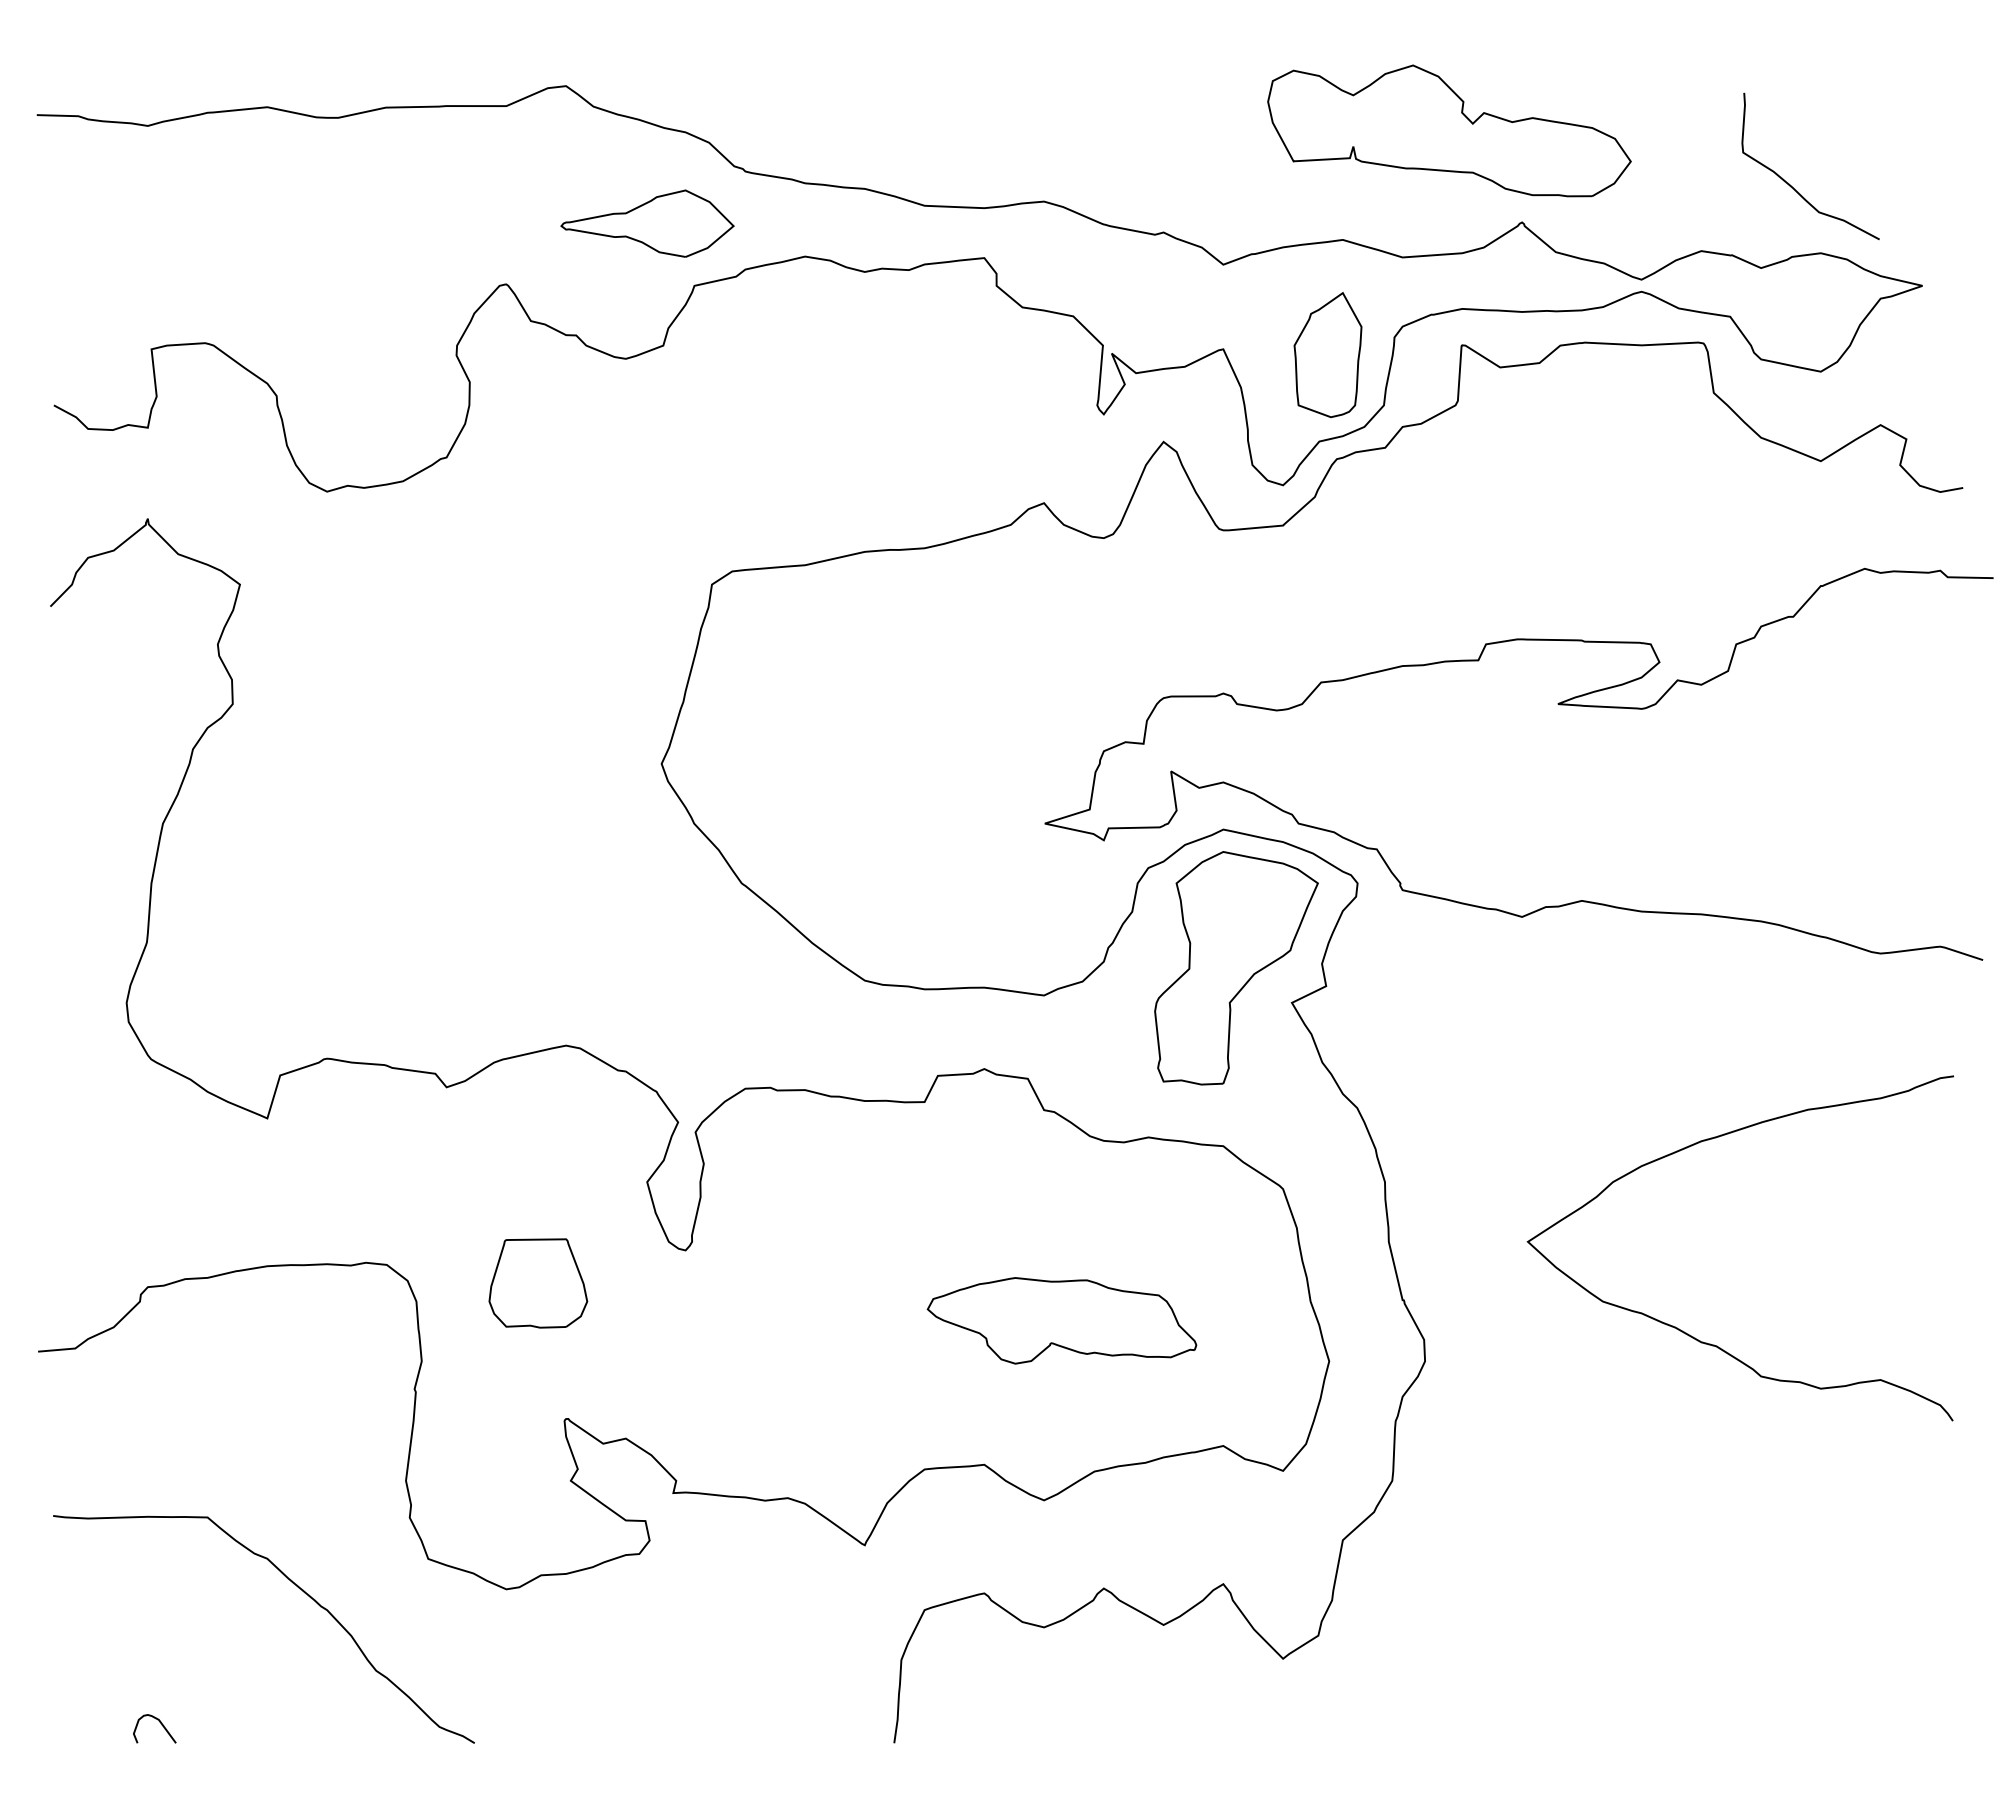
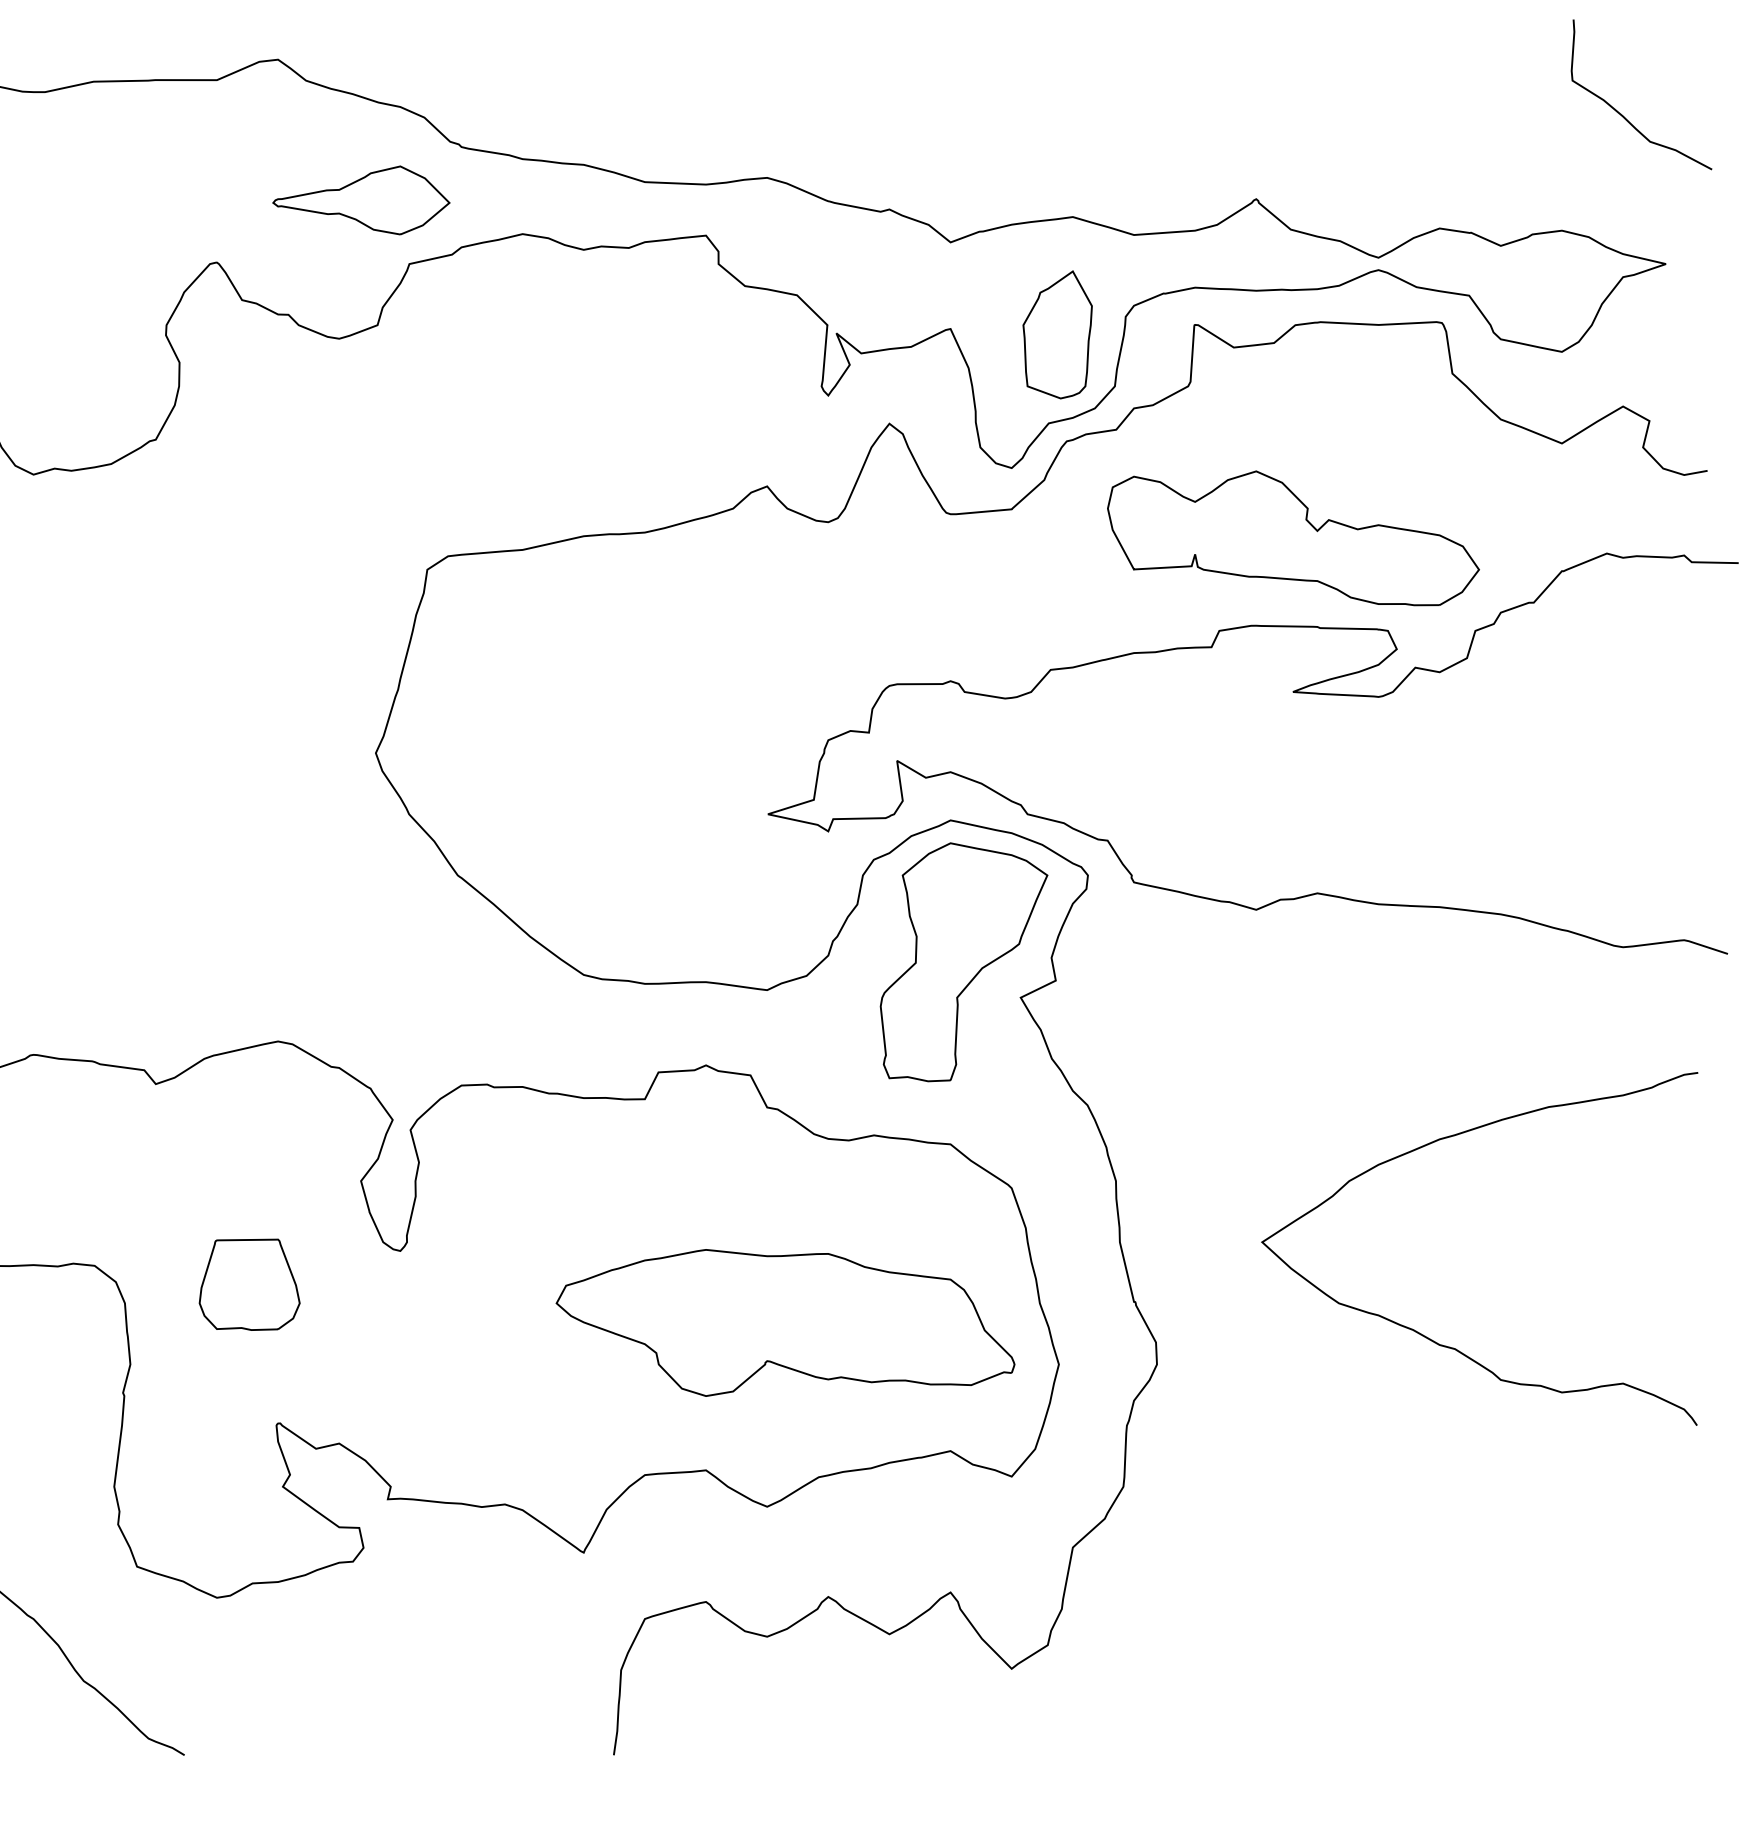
part: (1449, 130) -> (1293, 537), moved
curve: (1790, 184) -> (1620, 113), moved
part: (1061, 1320) -> (784, 1322), size x1.67

